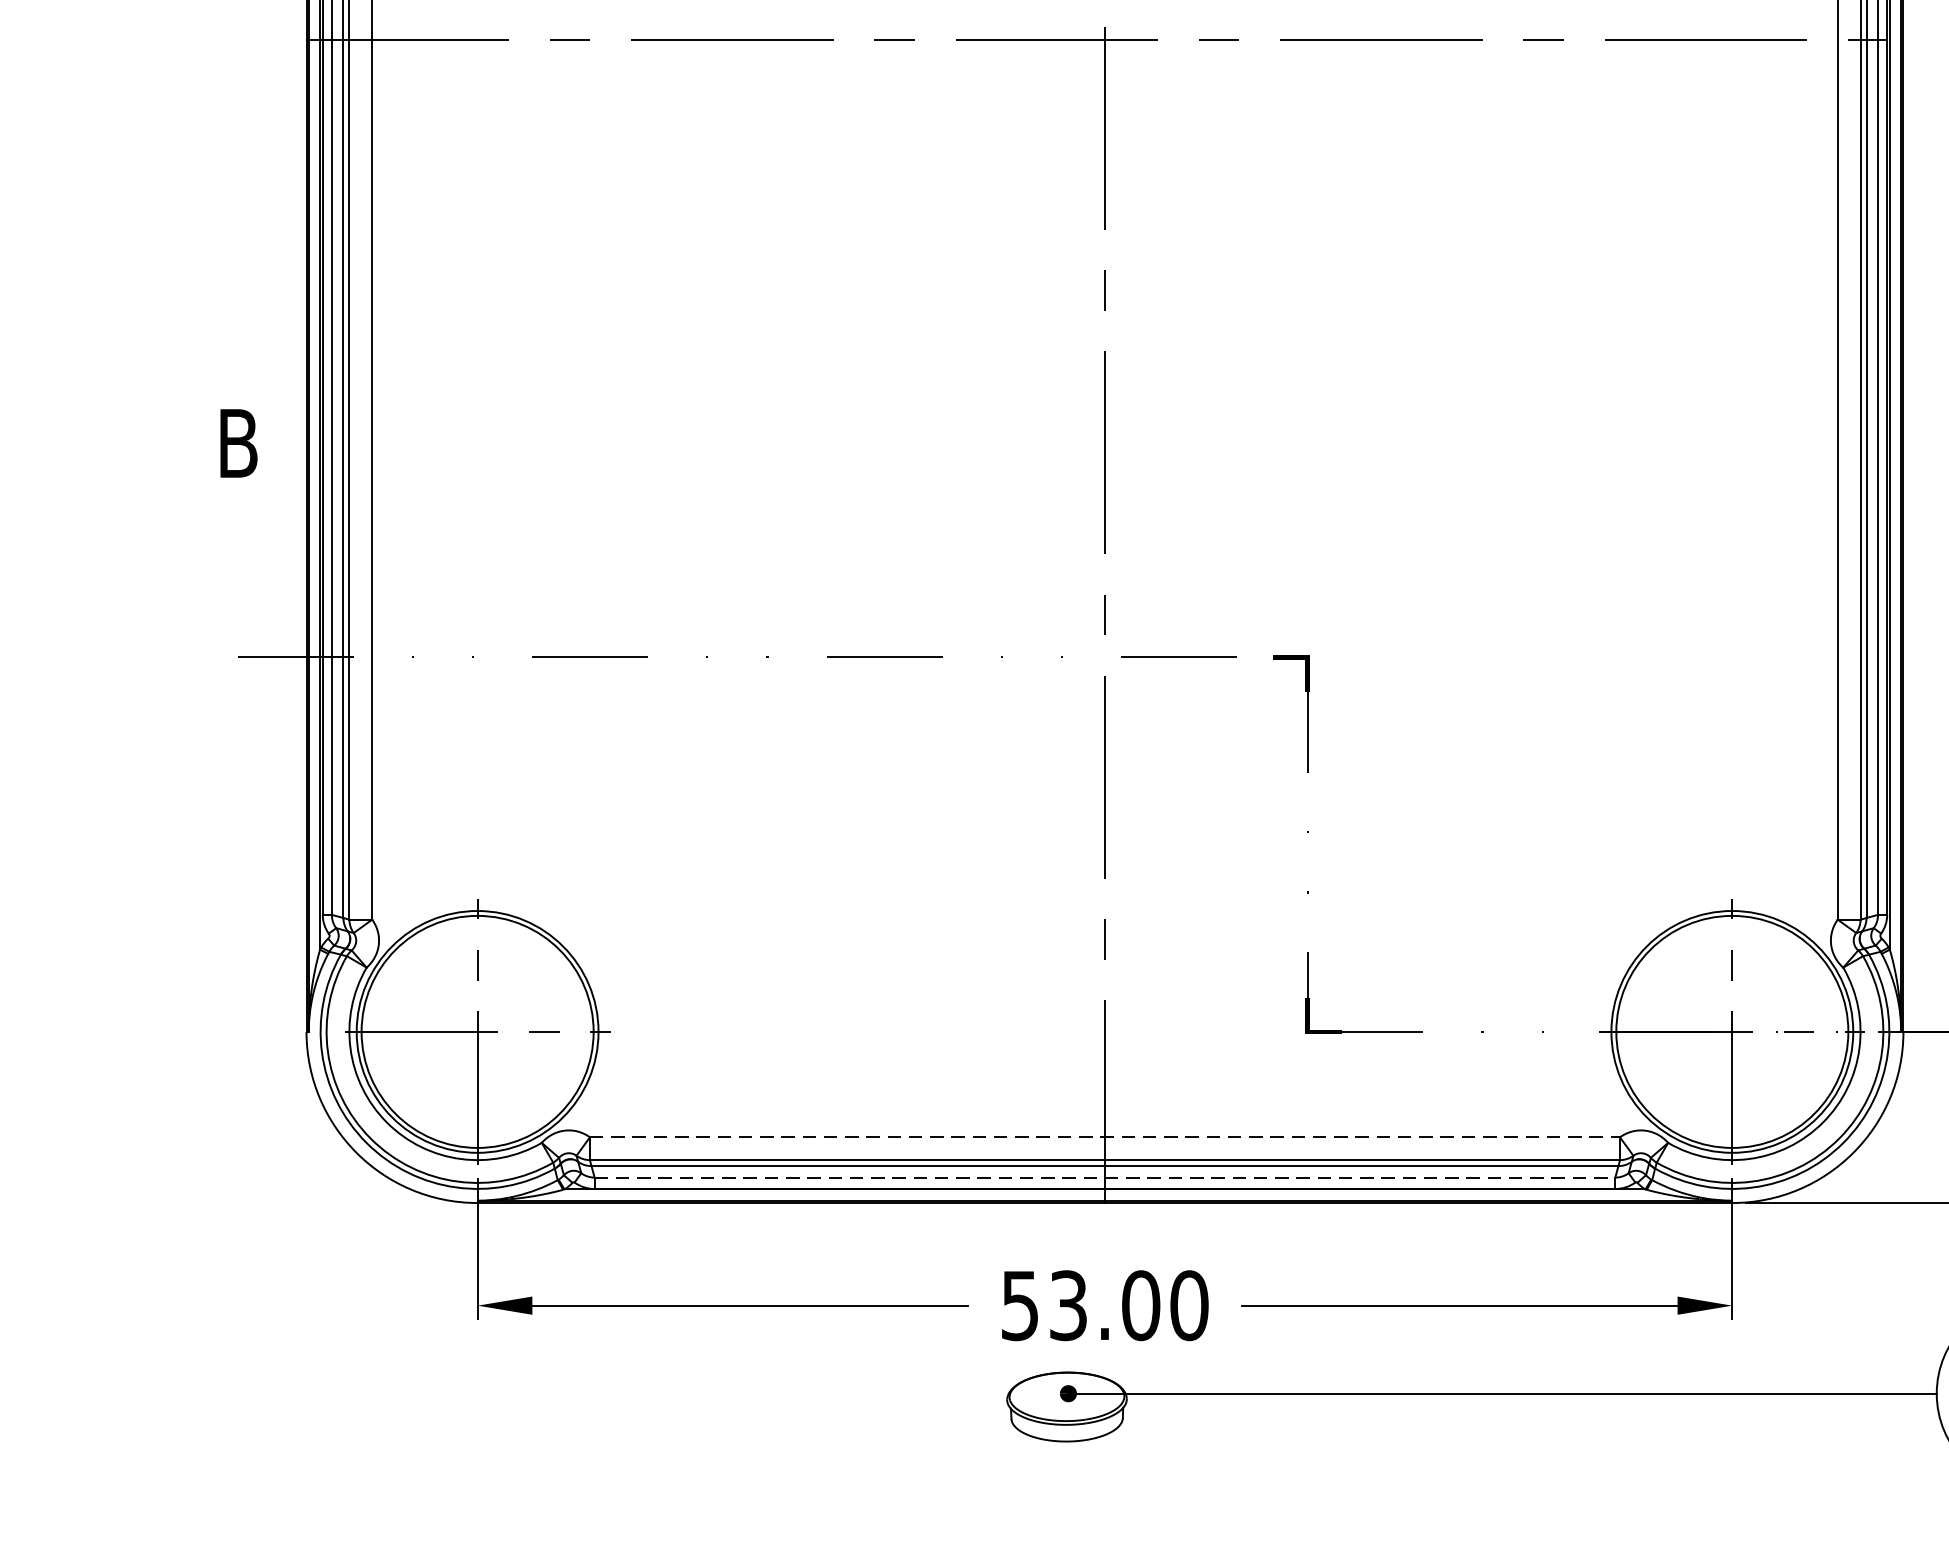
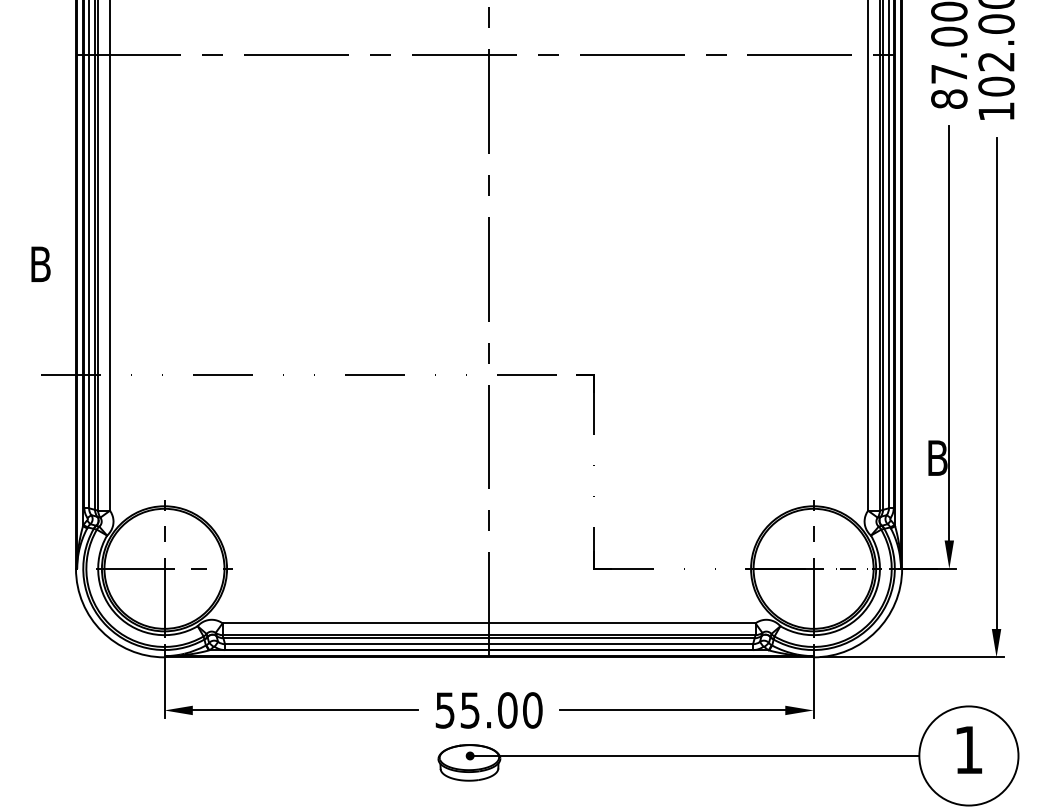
line: (1105, 1137) -> (489, 623), dashed -> solid
line: (1105, 1178) -> (489, 644), dashed -> solid
text: (1069, 1305) -> (470, 710), 53.00 -> 55.00

